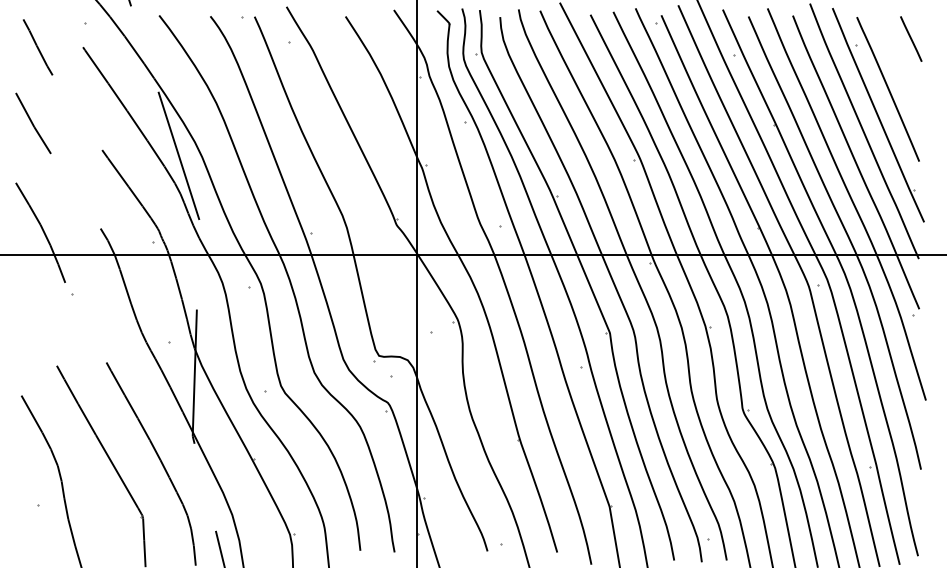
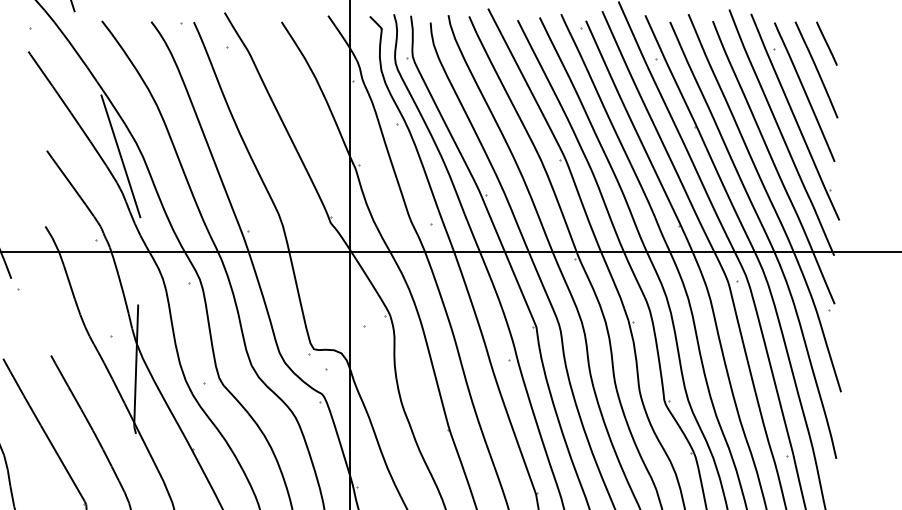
line: (900, 66) -> (816, 70), added

